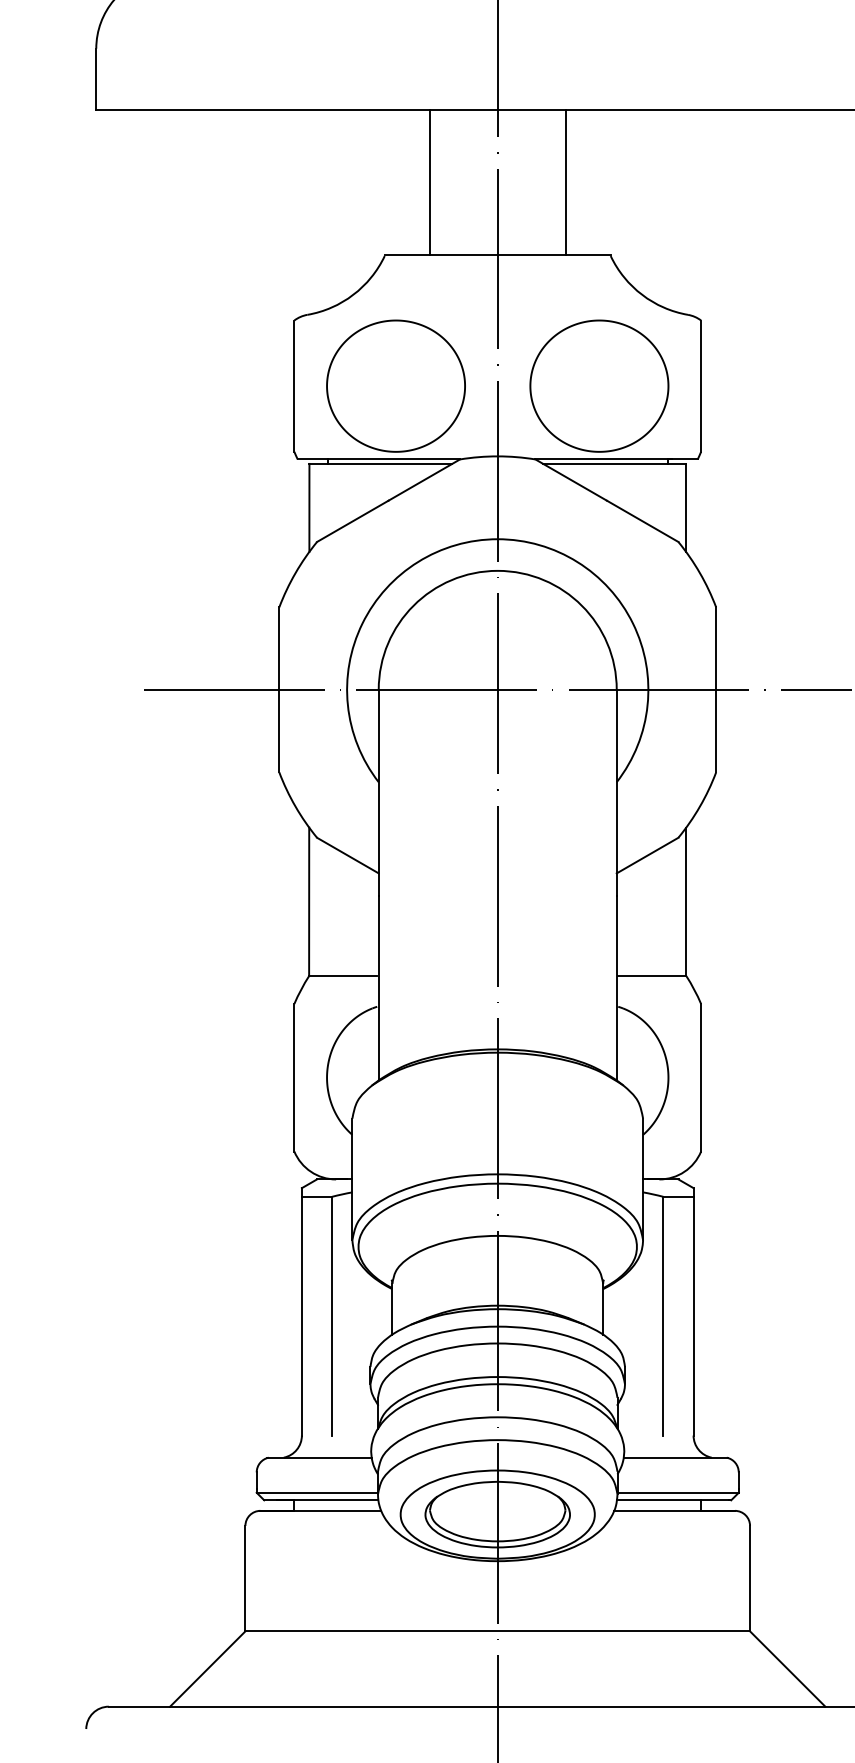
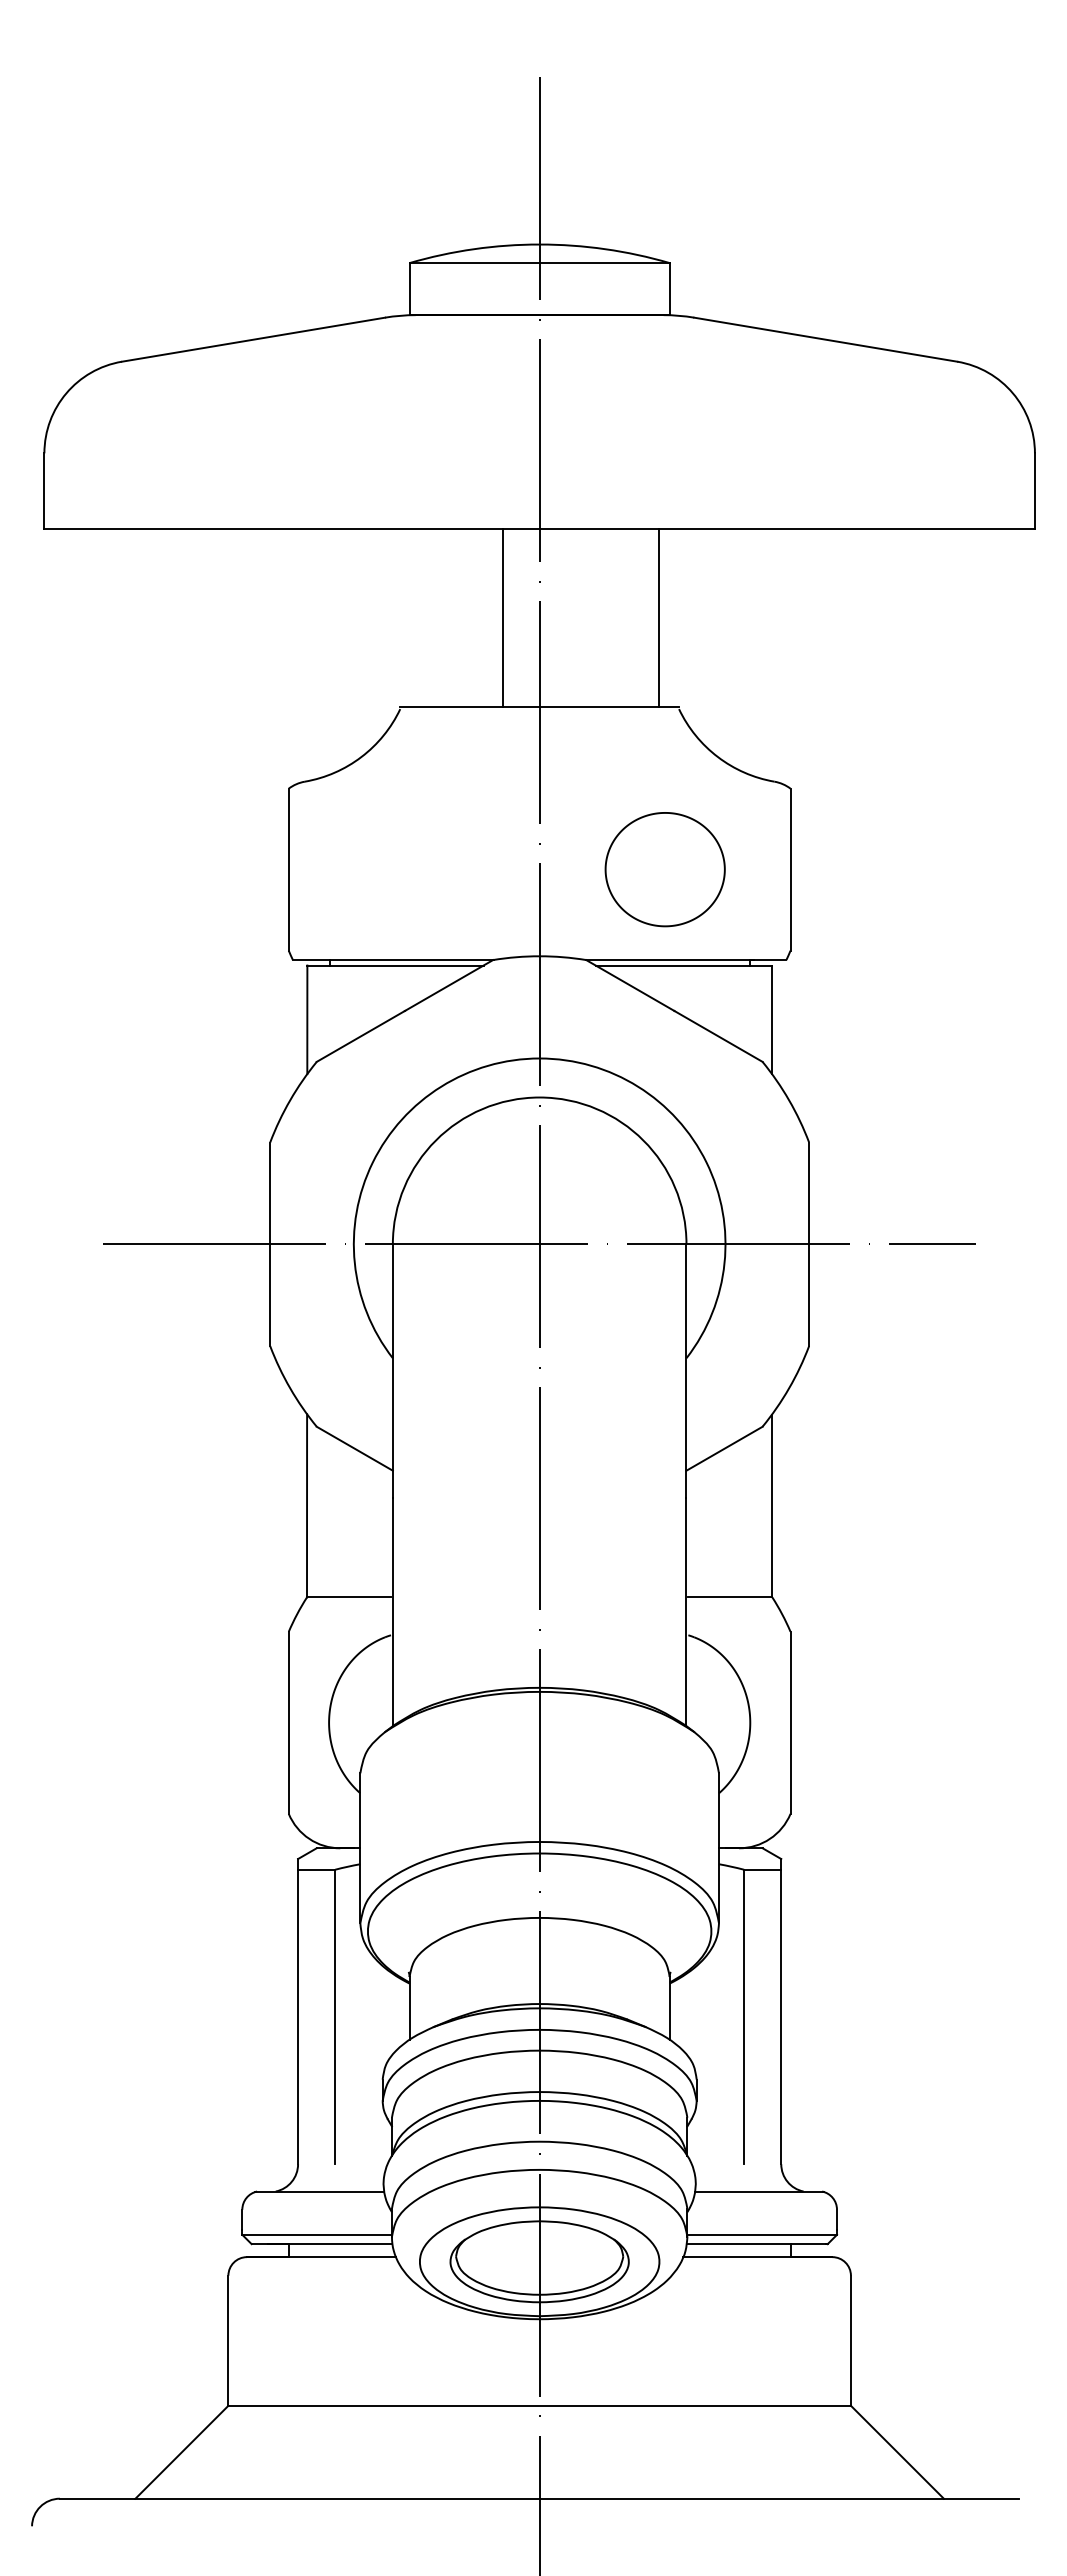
line: (430, 181) -> (503, 617), moved
line: (565, 181) -> (659, 617), moved
part: (396, 386) -> (414, 869), removed
part: (599, 386) -> (665, 869), size x0.7

